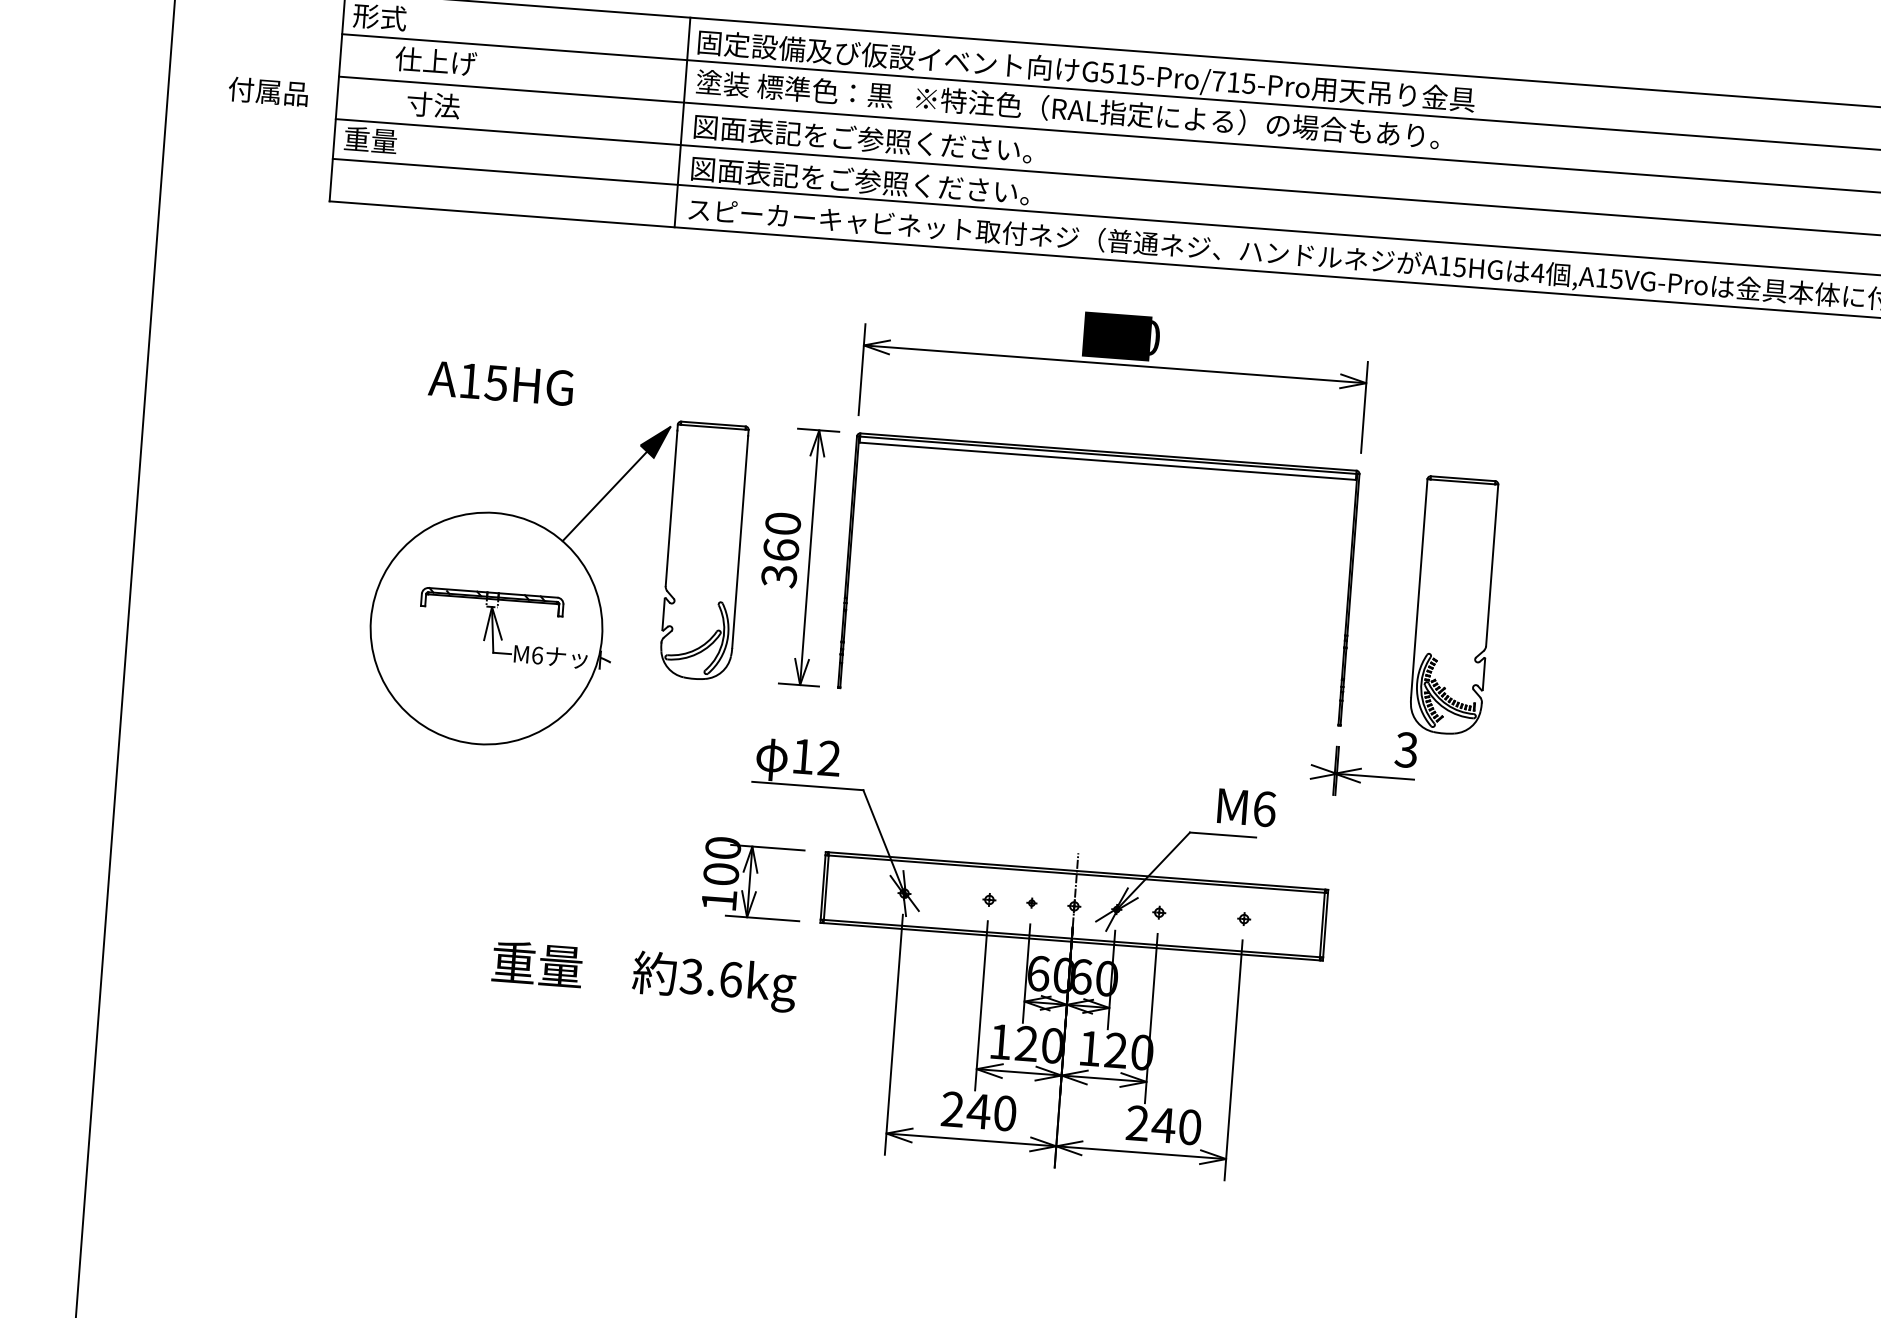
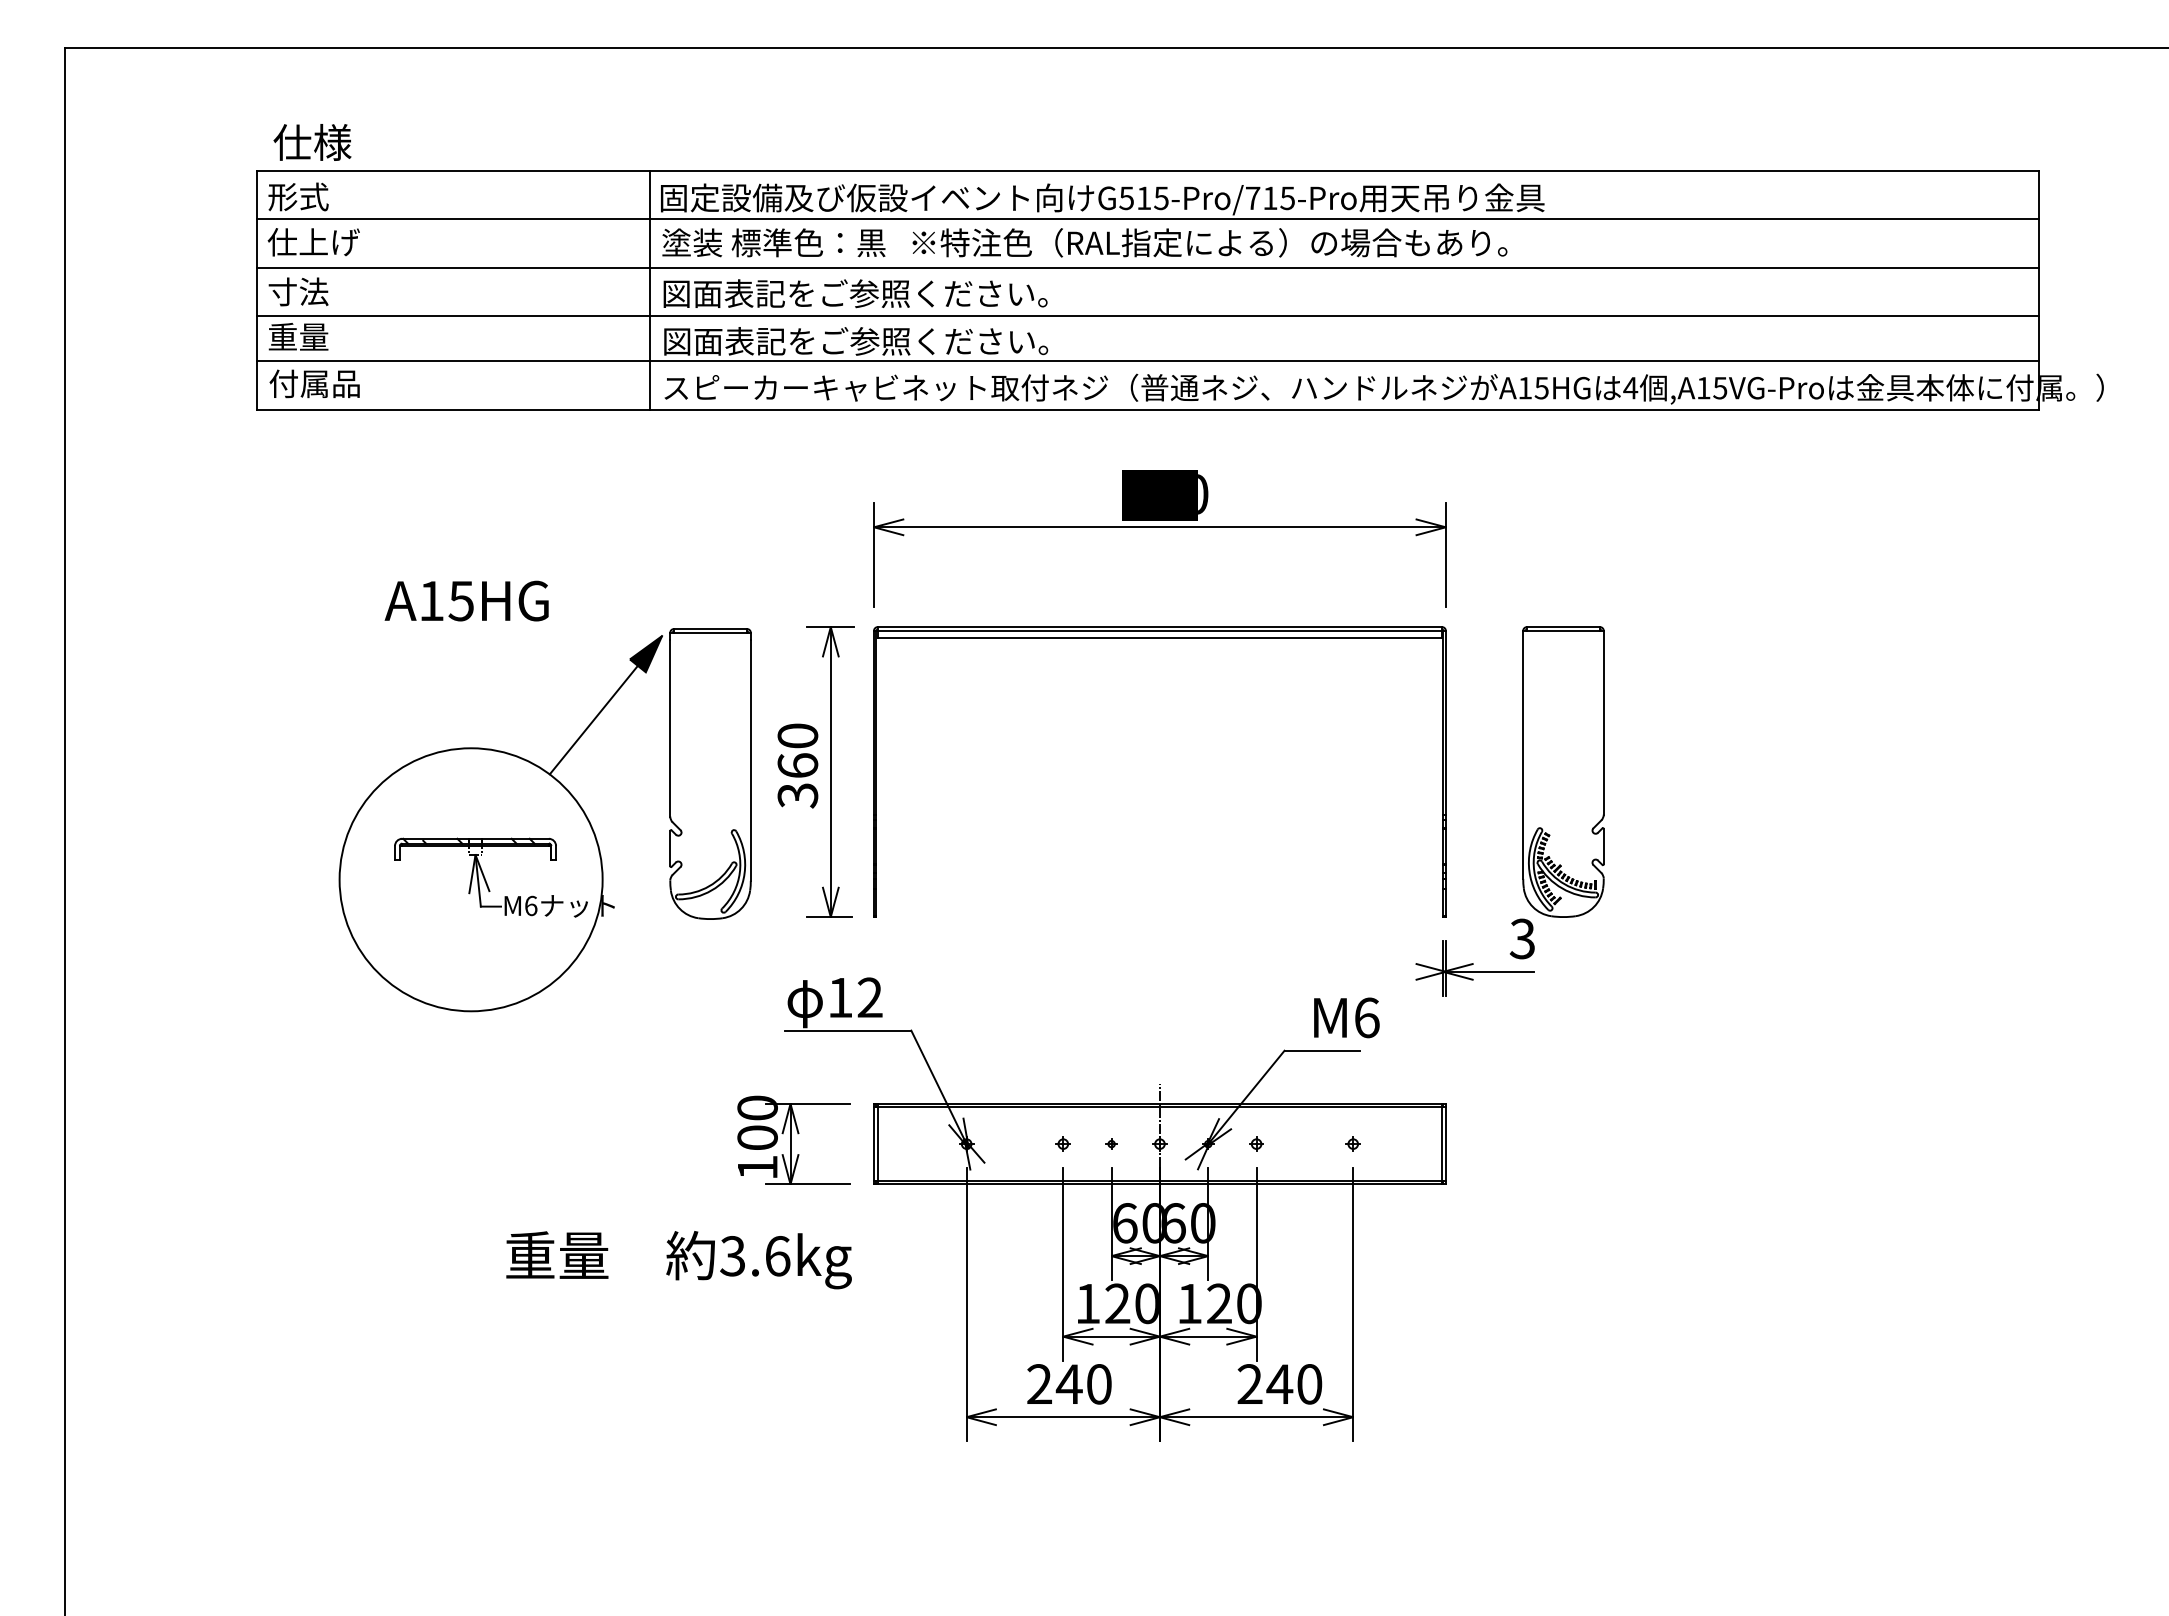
text: (435, 61) -> (313, 242), moved
text: (268, 91) -> (314, 383), moved
text: (433, 104) -> (298, 291), moved

